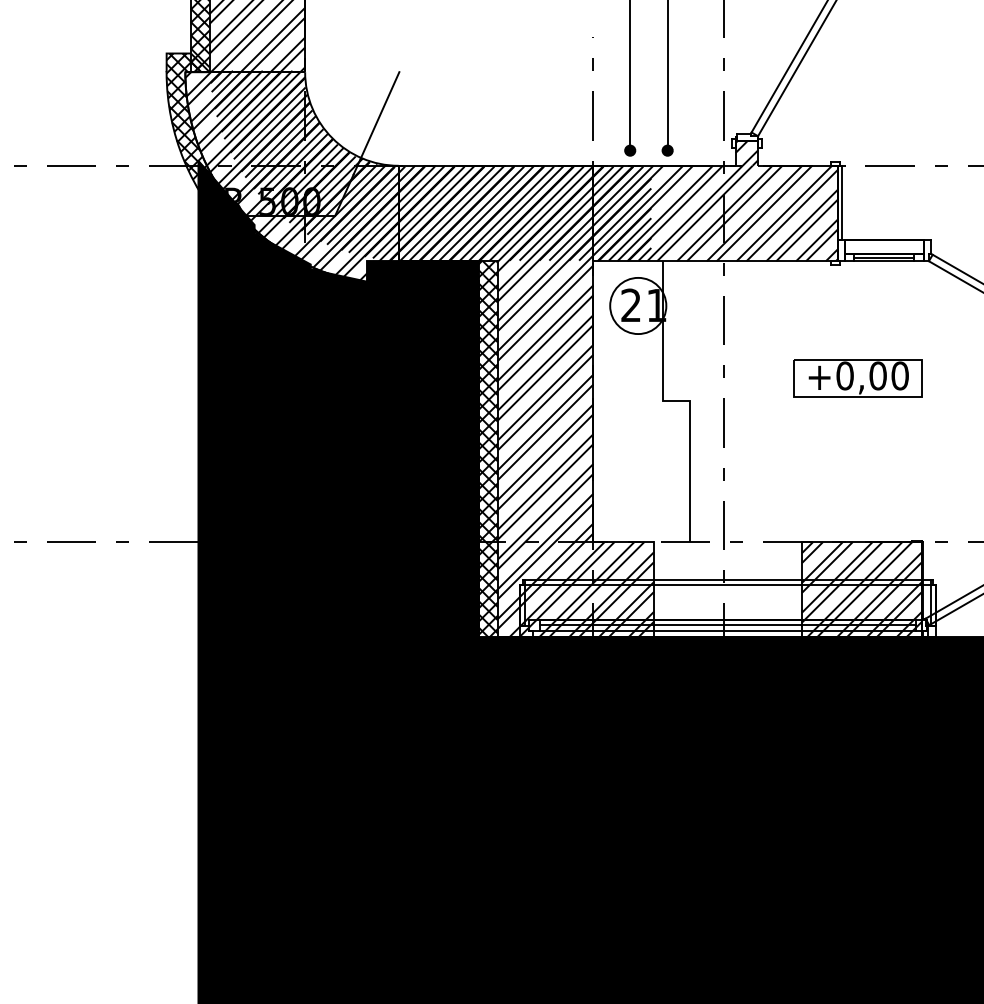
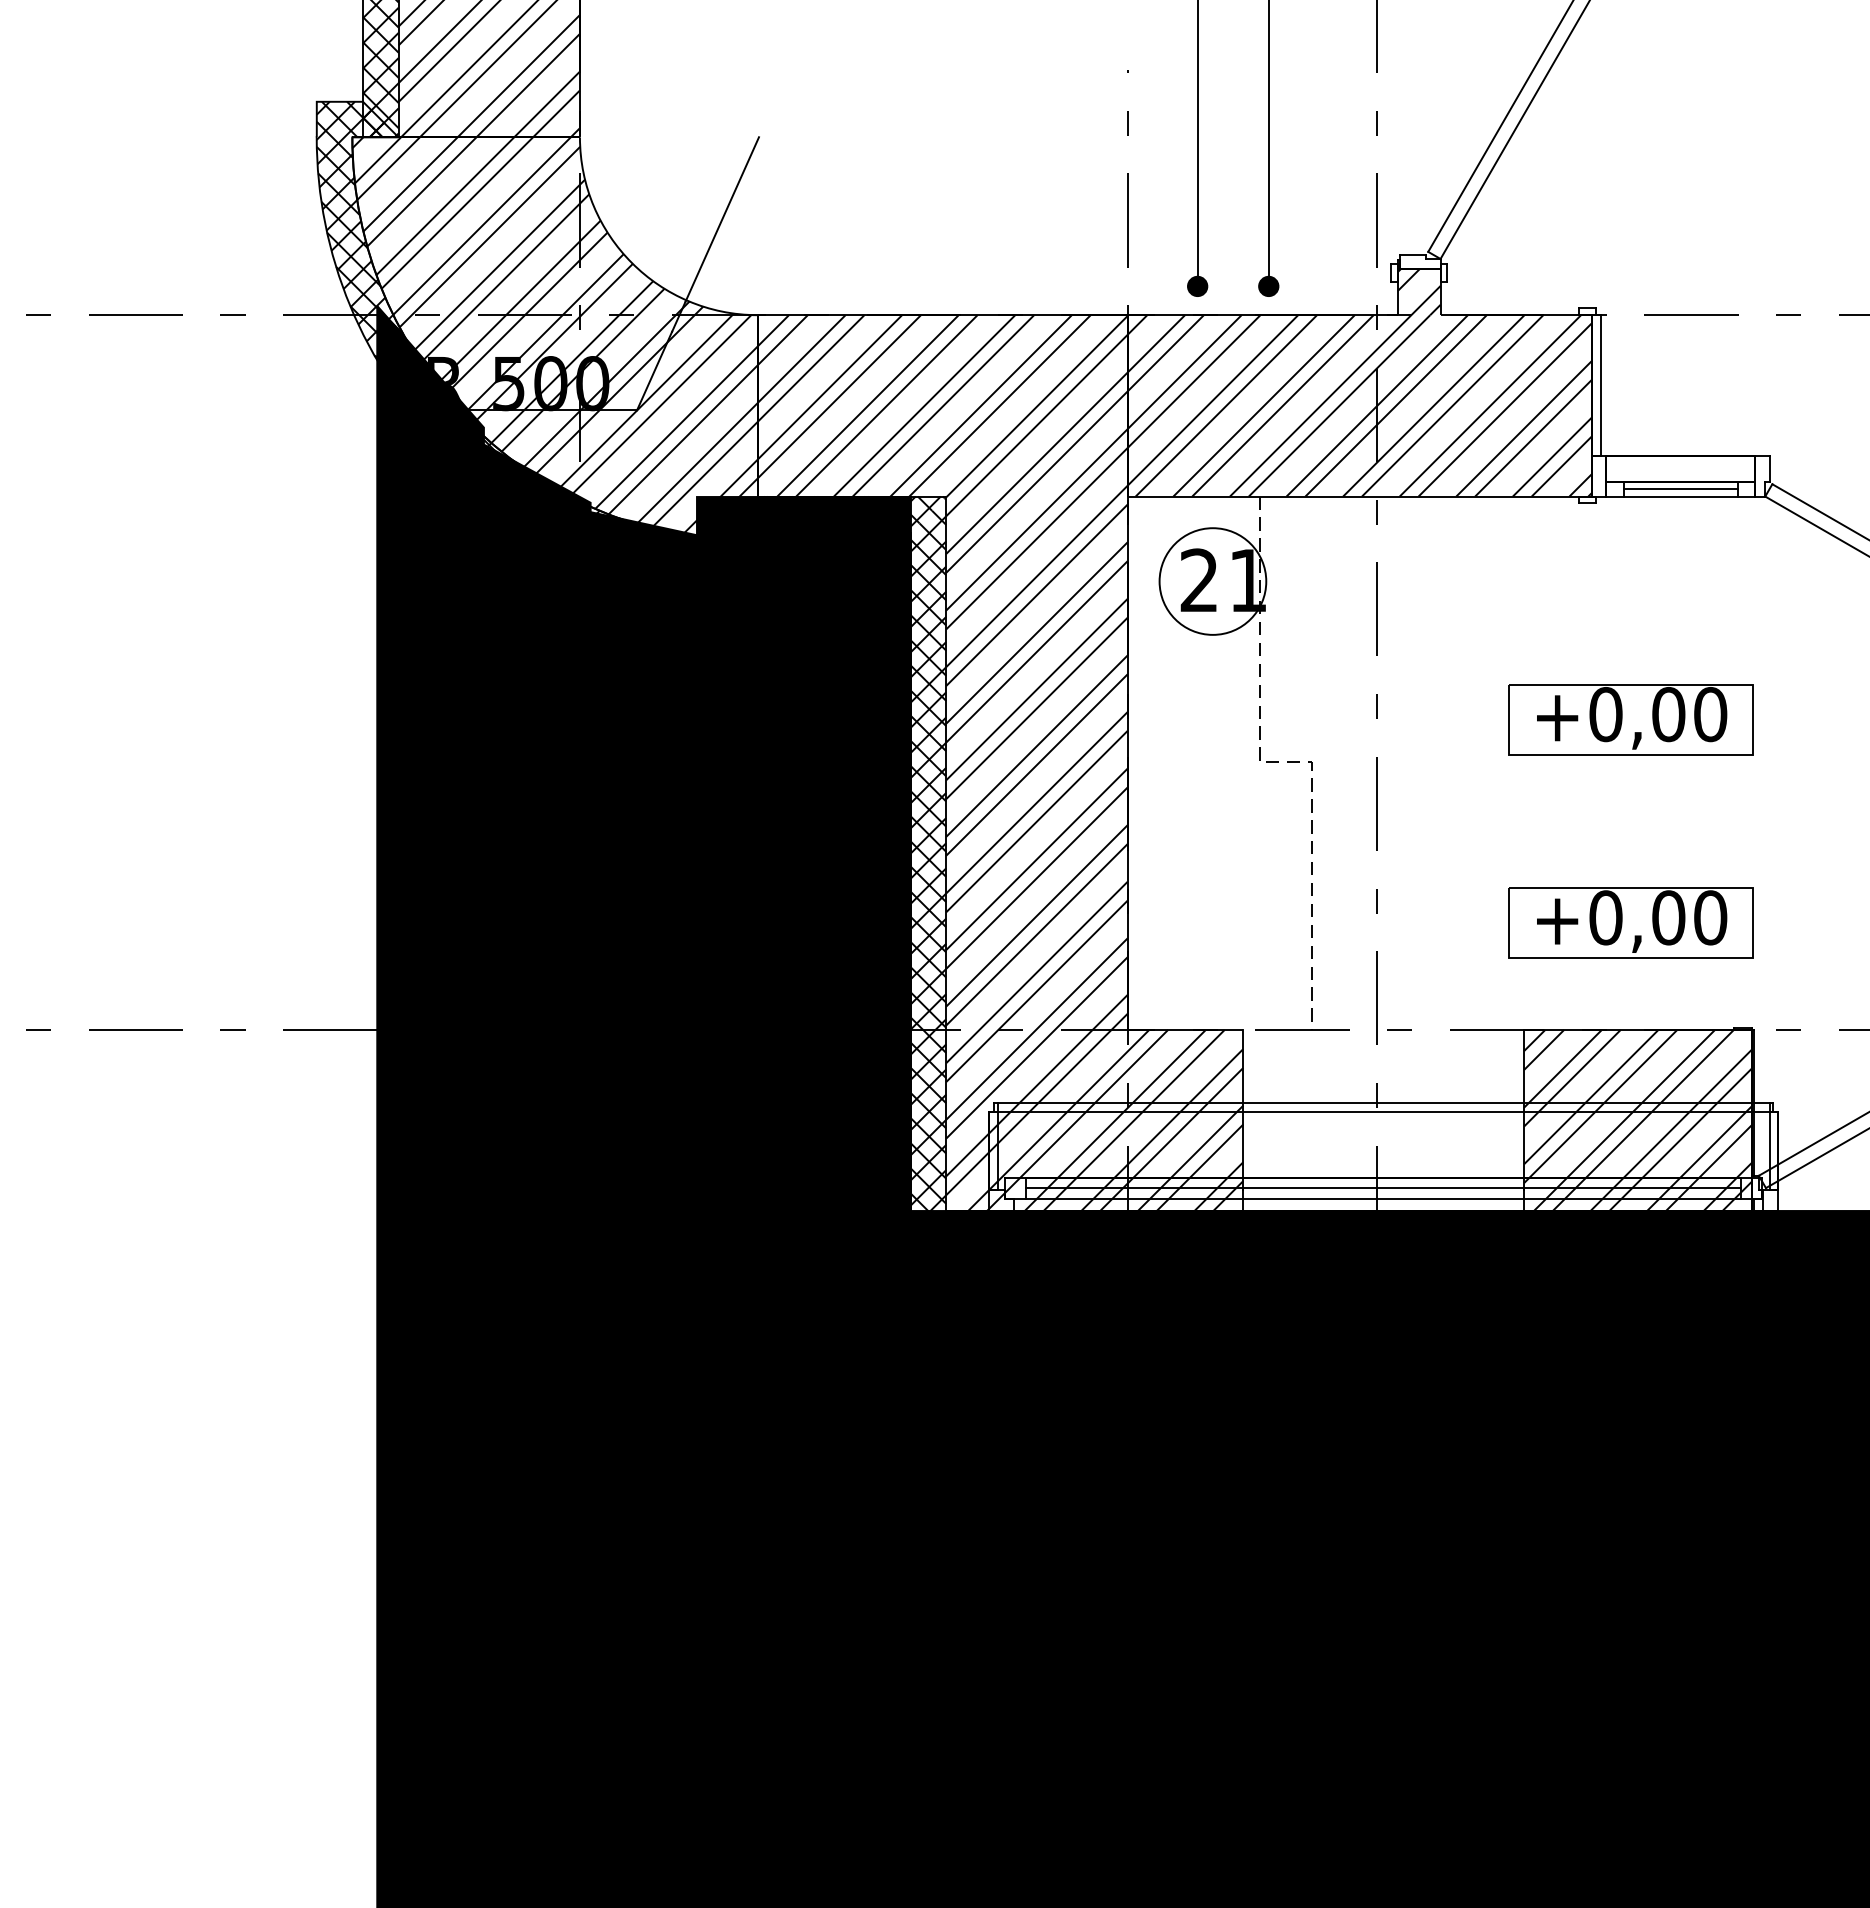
hatch: (430, 165) -> (818, 314), removed
line: (677, 401) -> (1287, 763), solid -> dashed
part: (857, 485) -> (1629, 922), added

